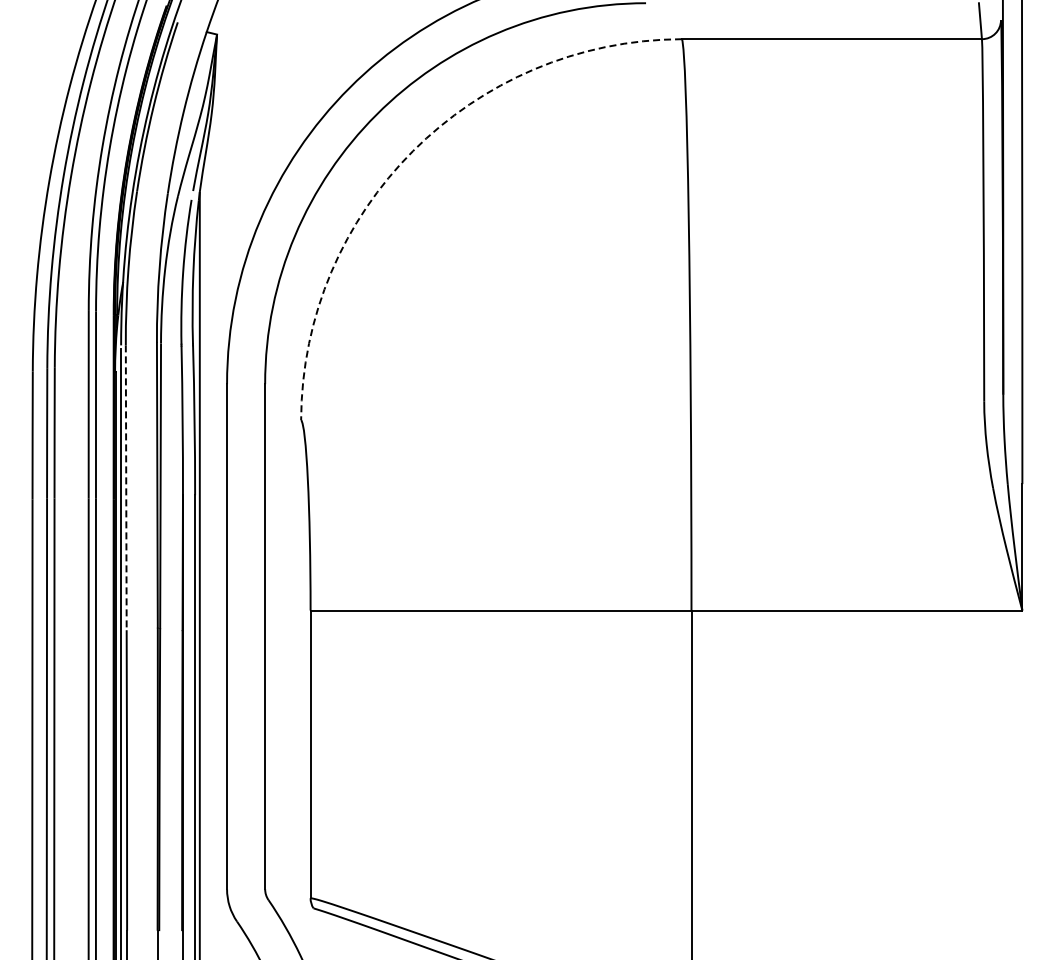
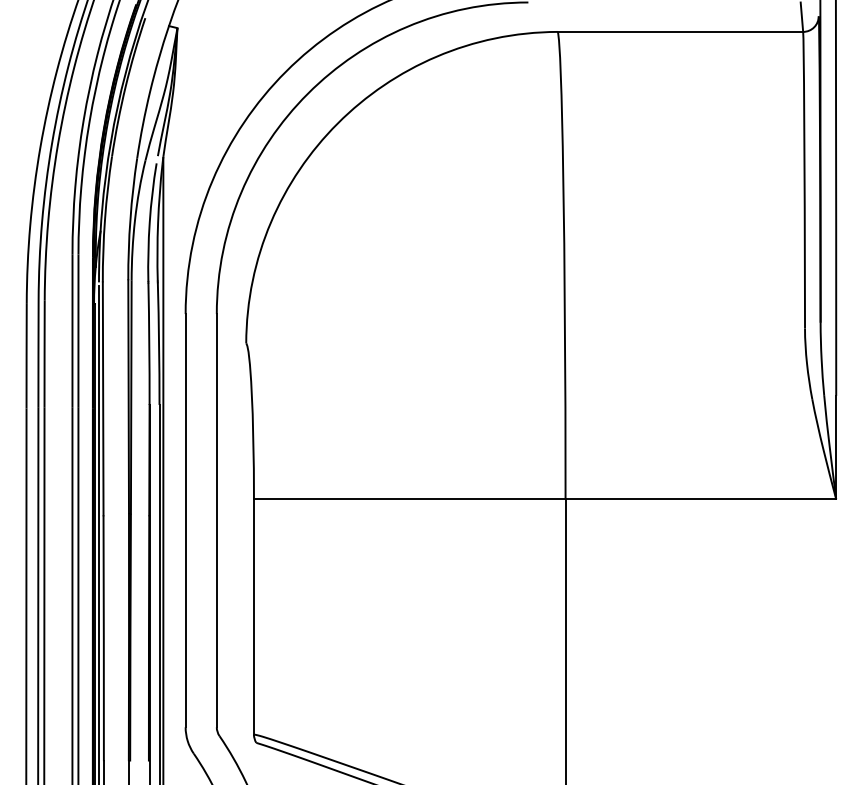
arc: (413, 151) -> (338, 123), dashed -> solid
line: (126, 488) -> (103, 399), dashed -> solid

